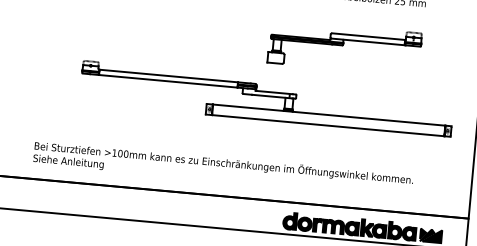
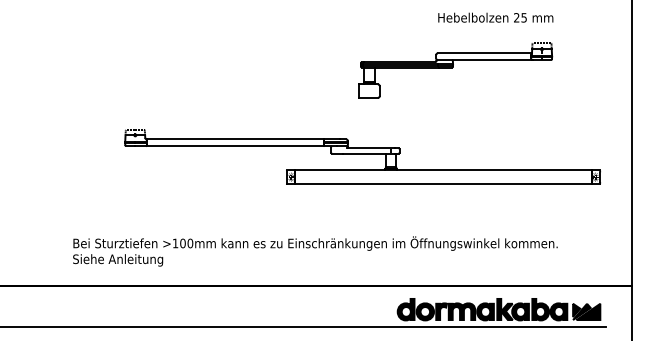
part: (344, 47) -> (455, 70), moved

